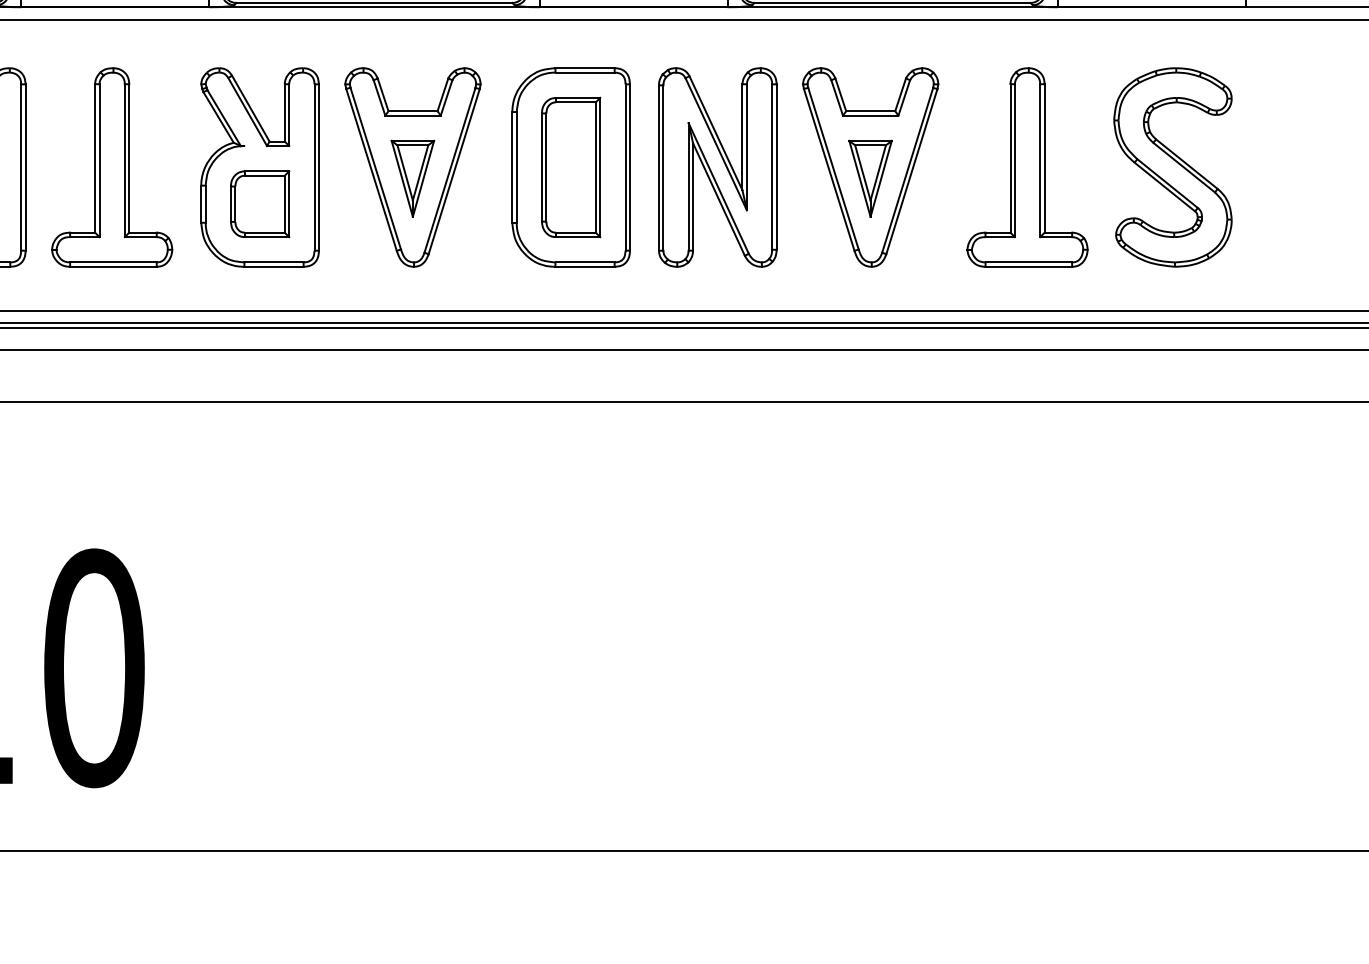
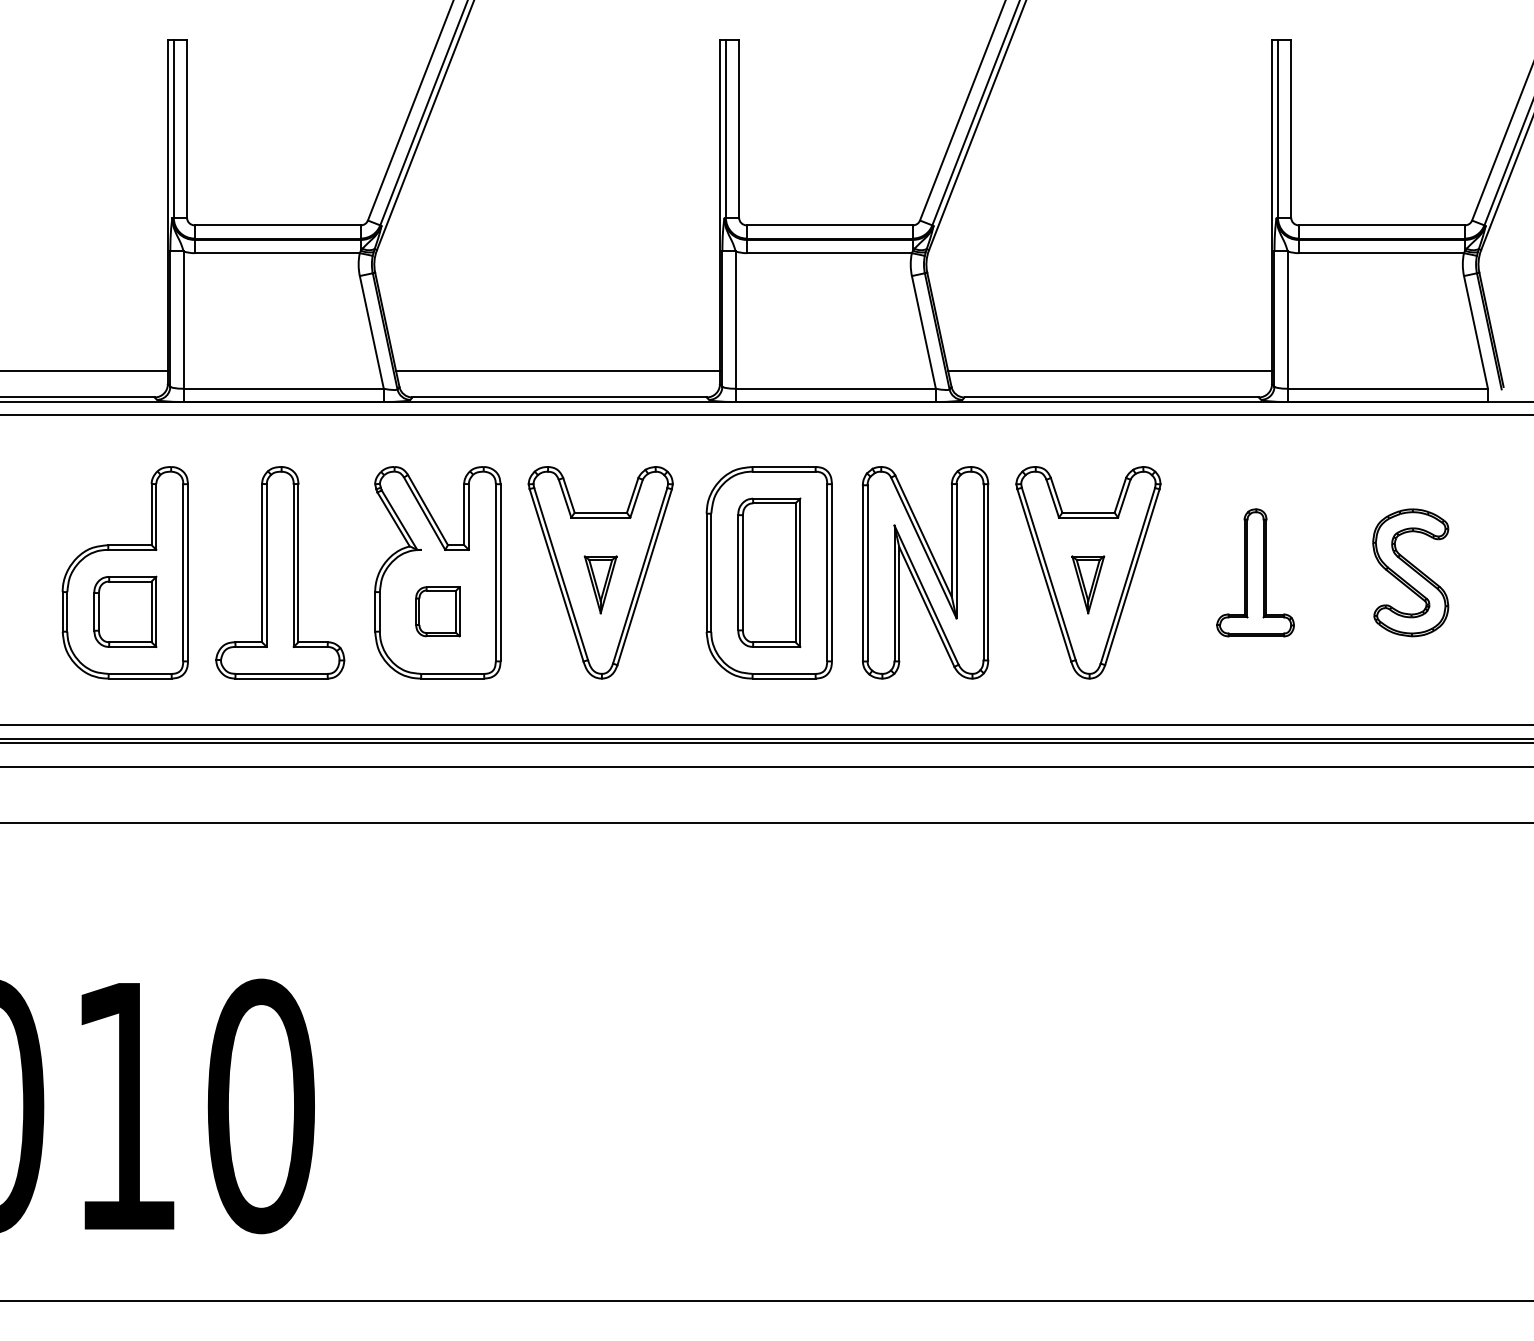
part: (1027, 167) -> (1255, 572), size x0.6
part: (1172, 167) -> (1410, 572), size x0.6
part: (412, 178) -> (600, 584), size x0.7
part: (869, 178) -> (1087, 584), size x0.7
part: (259, 203) -> (437, 611), size x0.7

